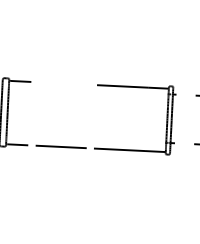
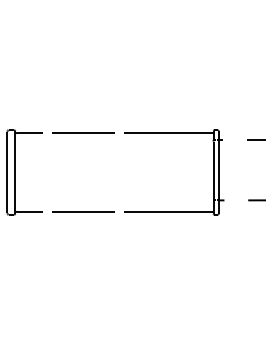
line: (64, 83) -> (83, 132), added

